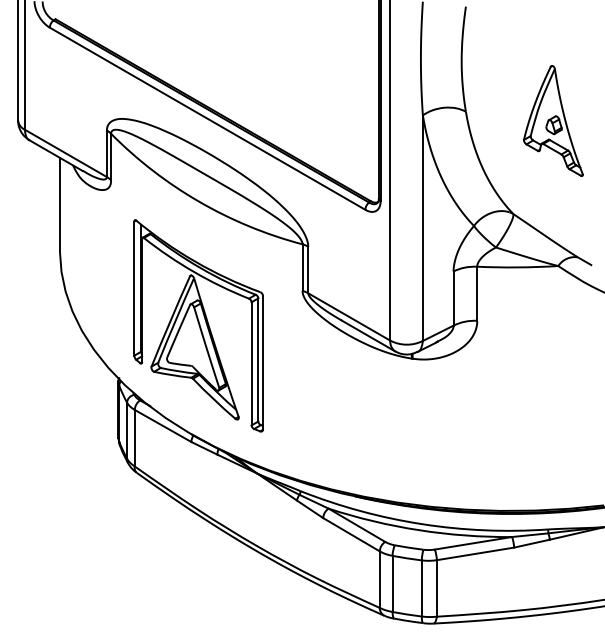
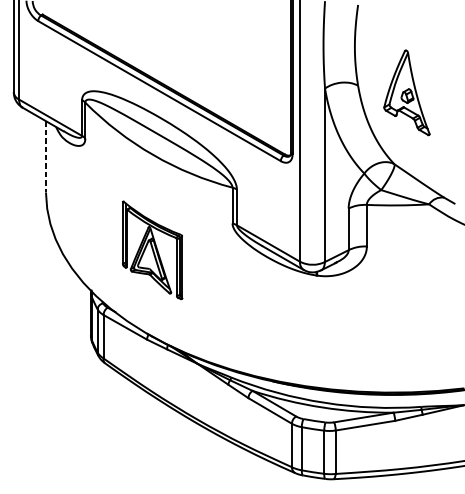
part: (553, 120) -> (407, 92), moved
line: (59, 204) -> (45, 157), solid -> dashed
part: (198, 325) -> (152, 250), size x0.6

